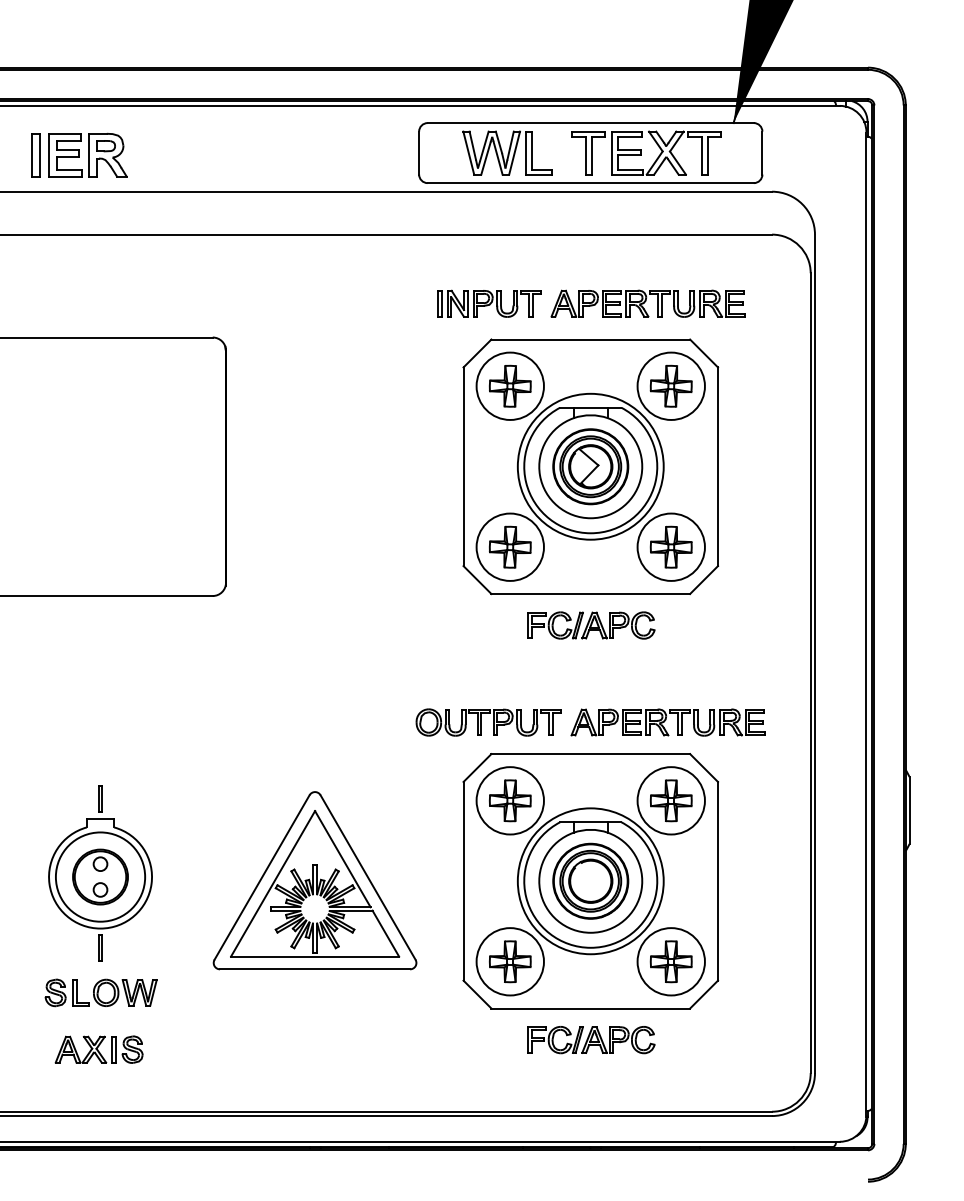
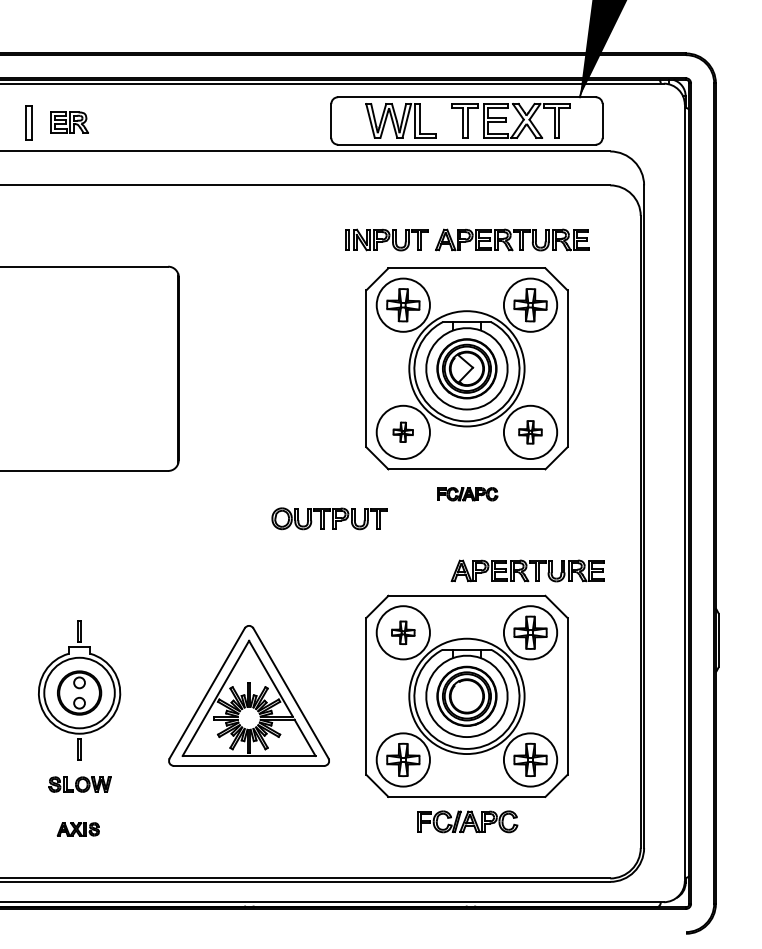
part: (87, 154) -> (69, 122), size x0.6
part: (509, 546) -> (402, 431), size x0.6
part: (670, 546) -> (529, 431), size x0.7
part: (591, 625) -> (467, 494), size x0.6
part: (488, 722) -> (329, 518), moved
part: (509, 800) -> (402, 632), size x0.7
part: (100, 992) -> (79, 784), size x0.7
part: (98, 1049) -> (77, 829), size x0.6

